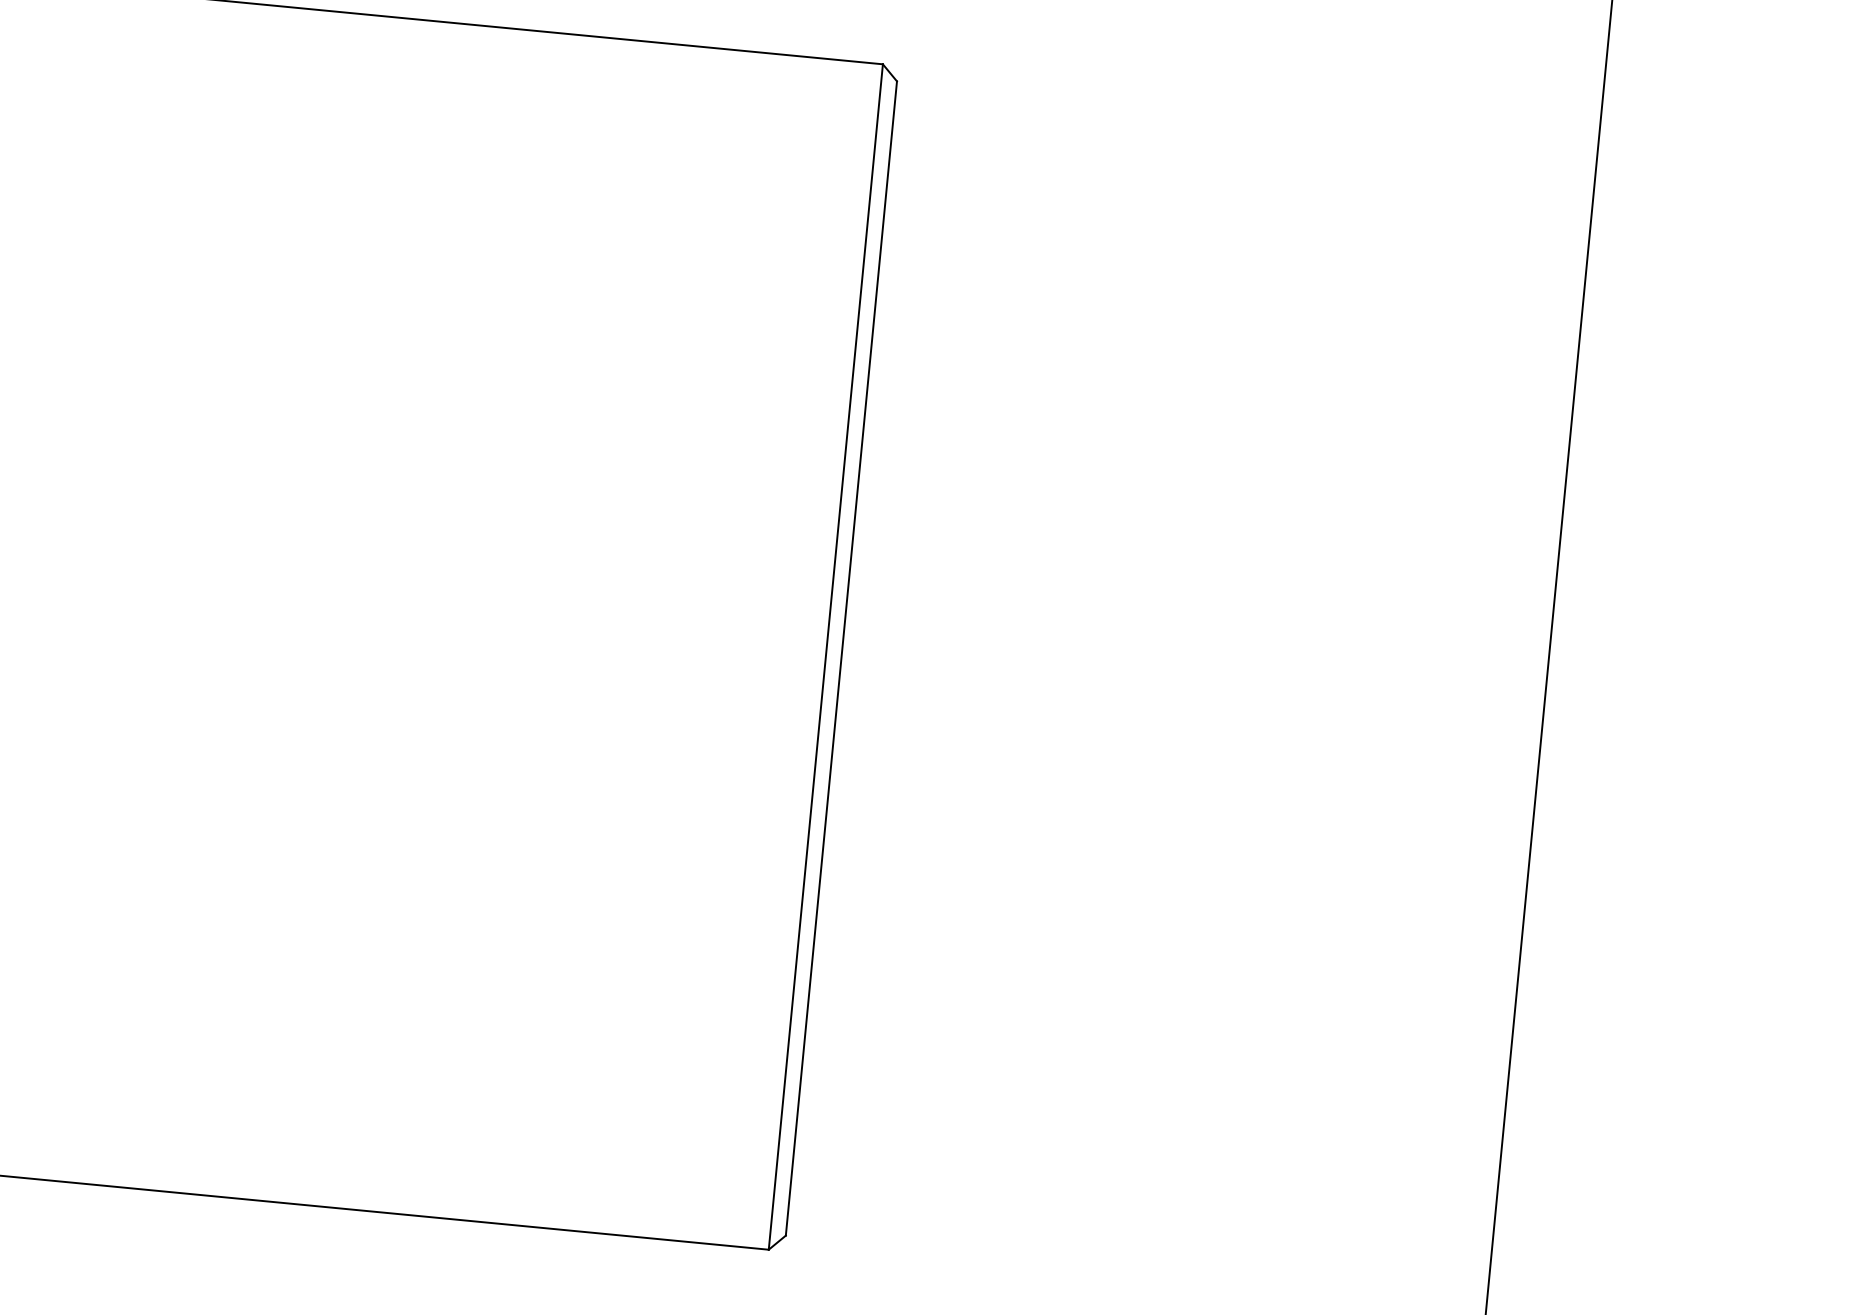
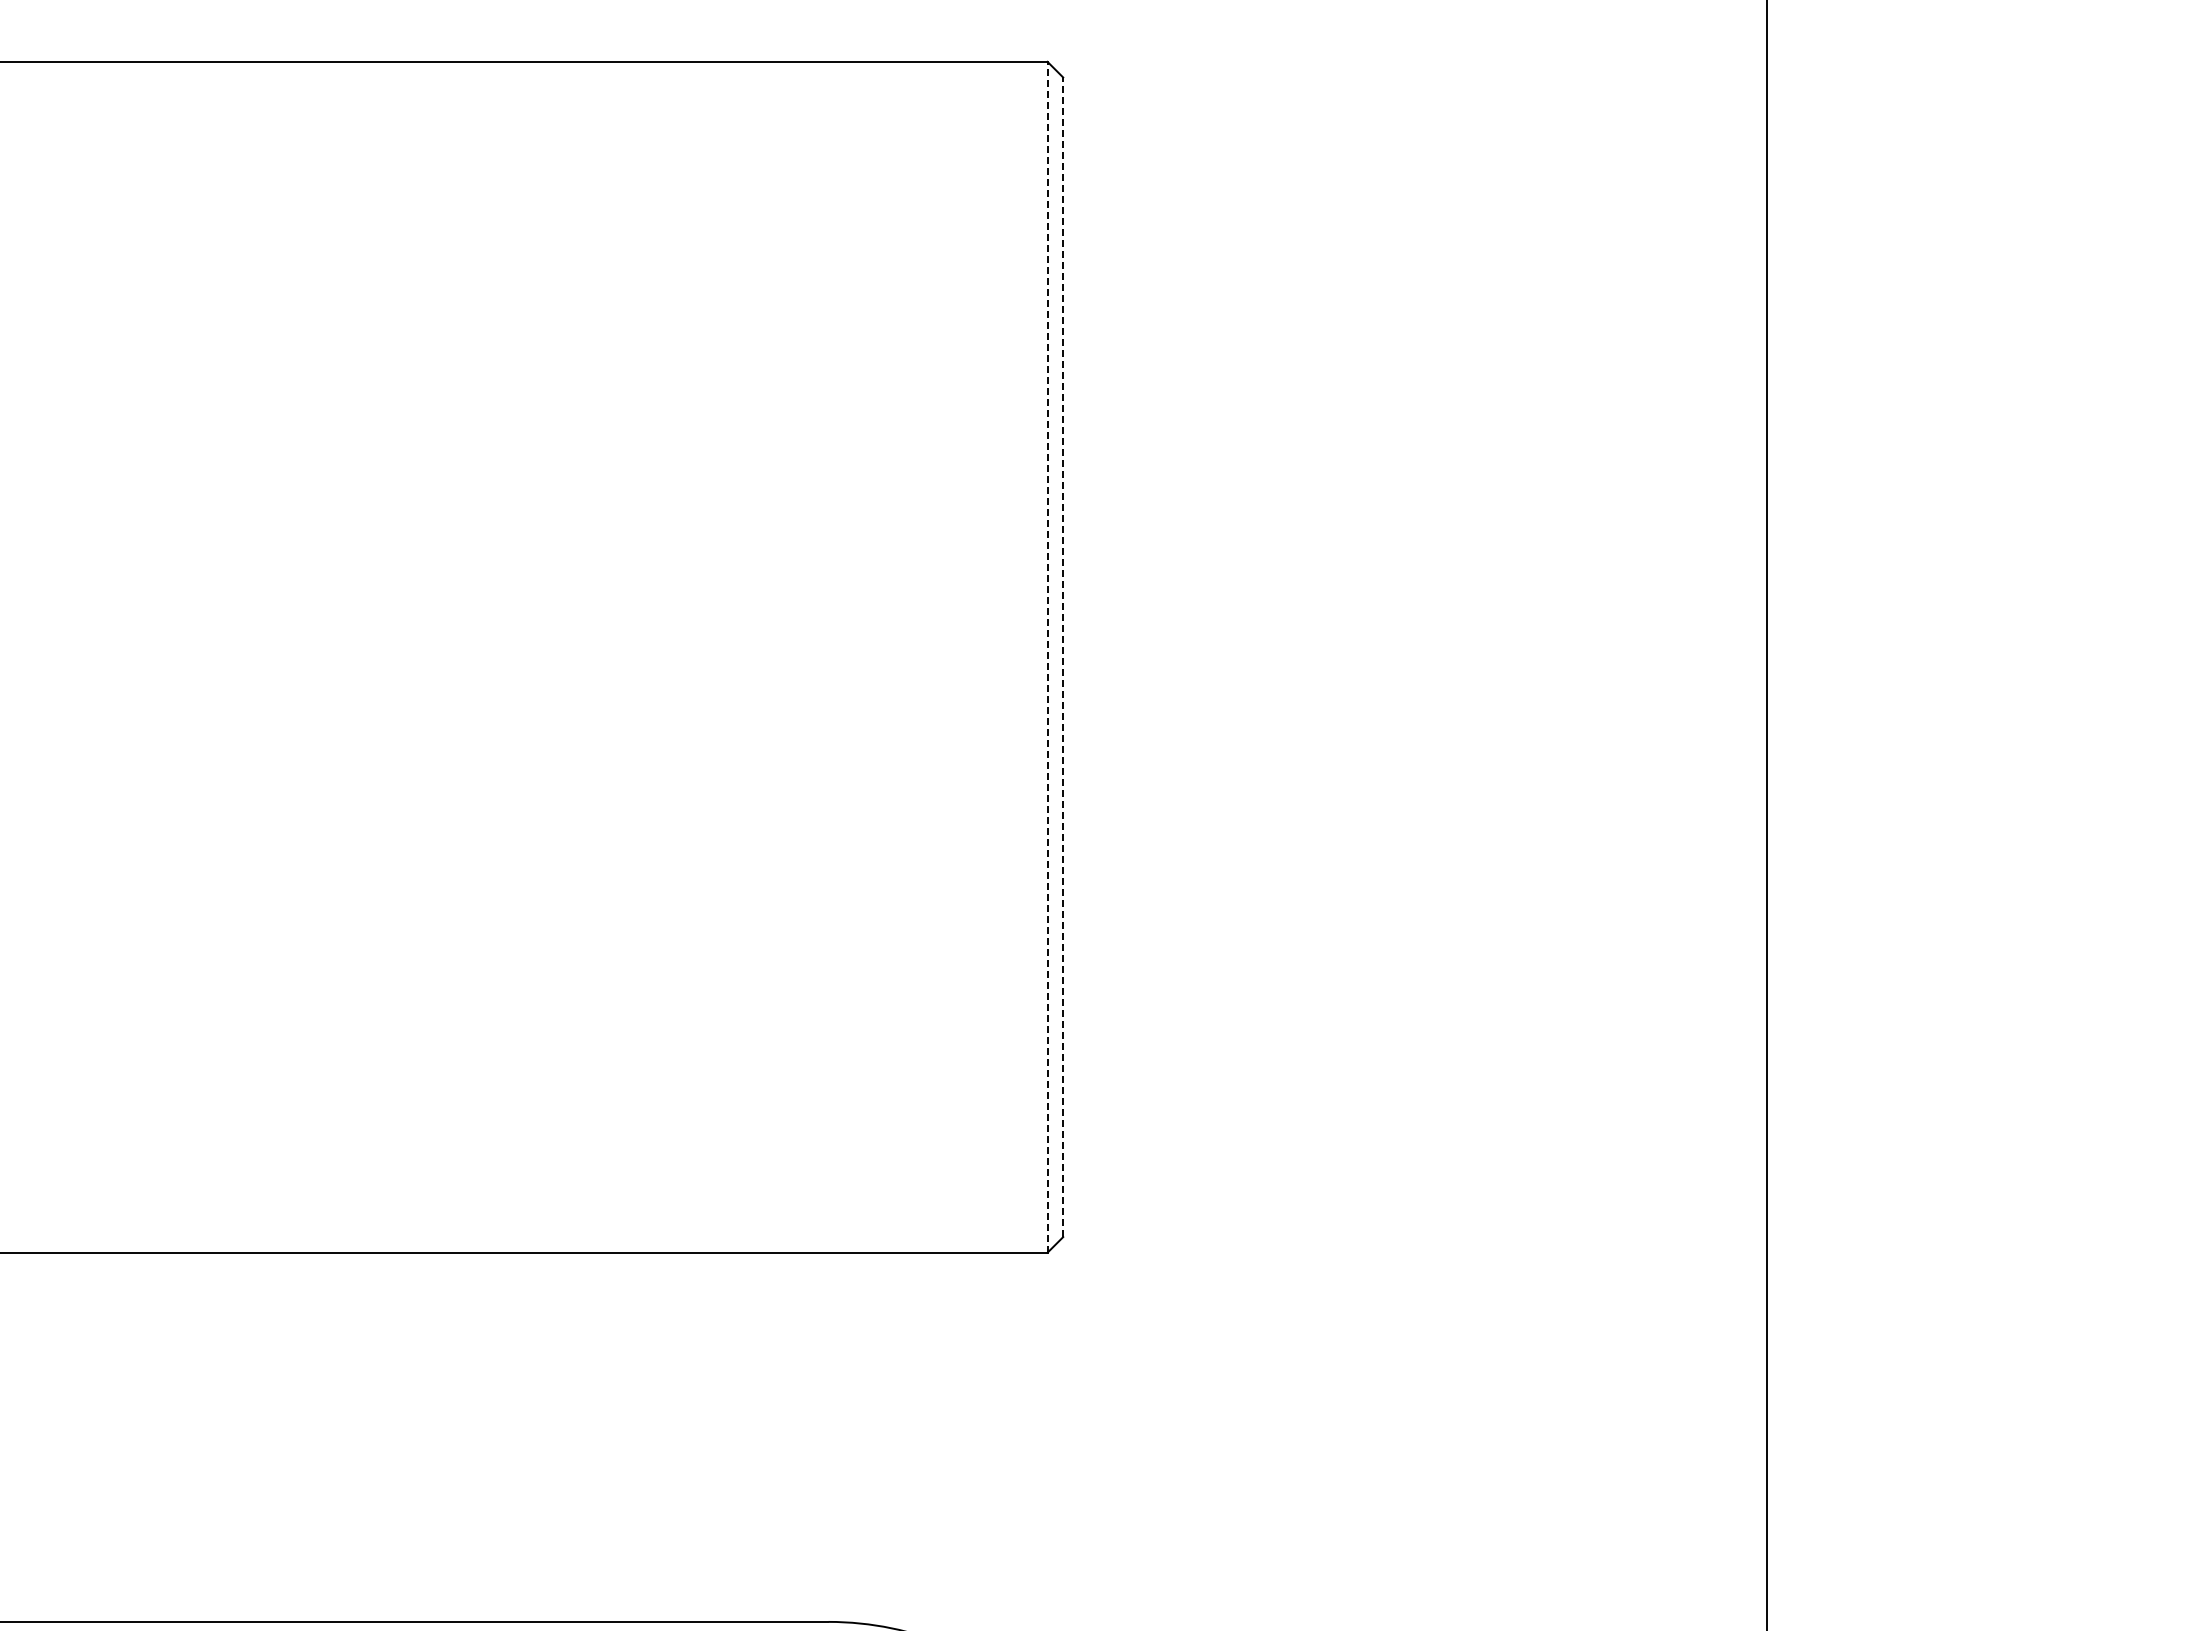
line: (825, 656) -> (1047, 656), solid -> dashed
line: (841, 658) -> (1063, 657), solid -> dashed

